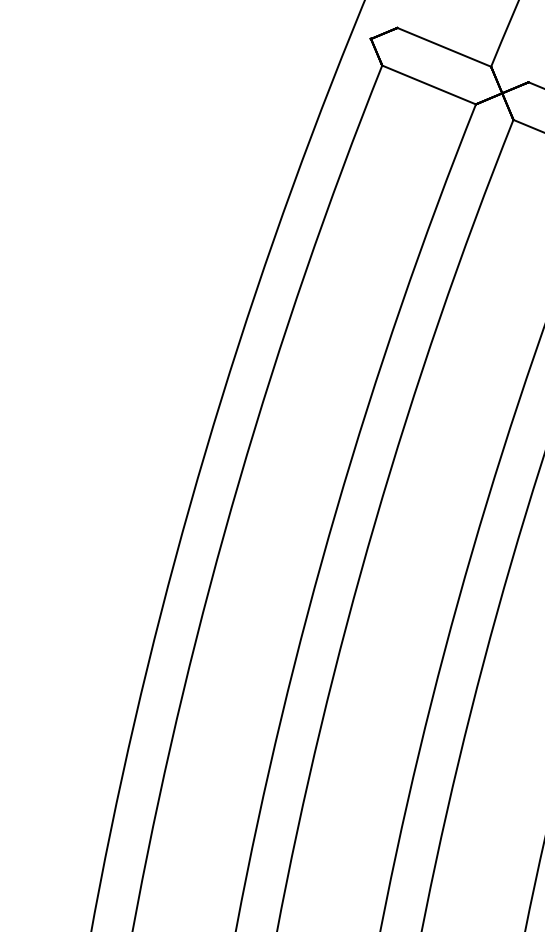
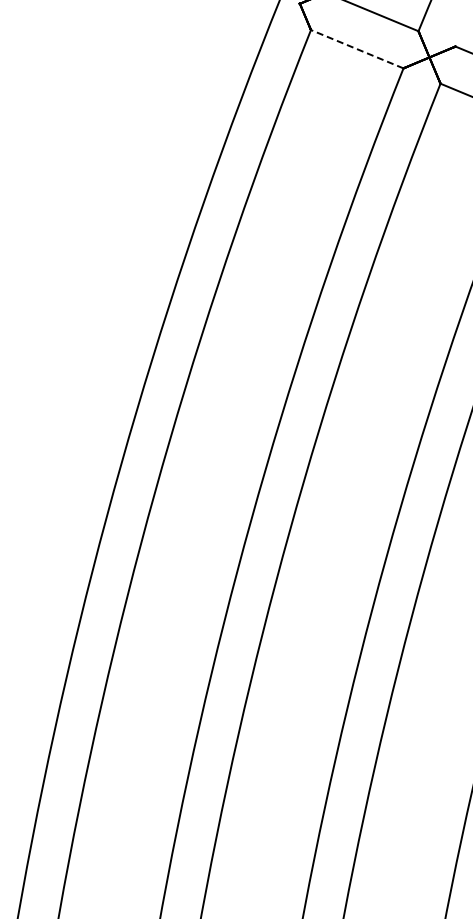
line: (429, 84) -> (357, 48), solid -> dashed

